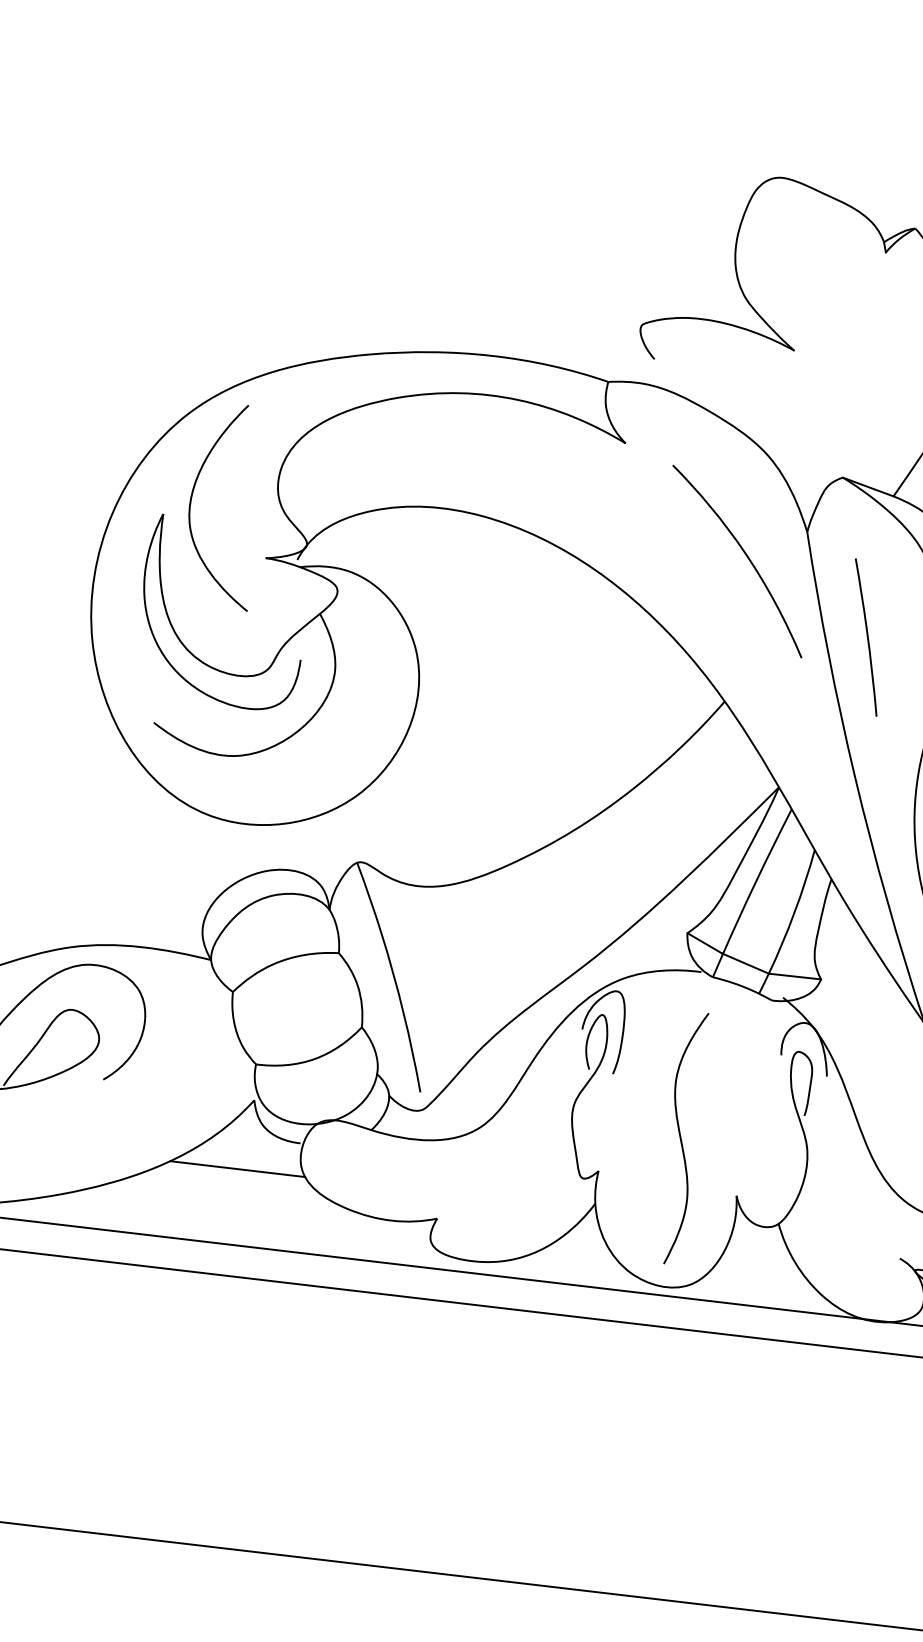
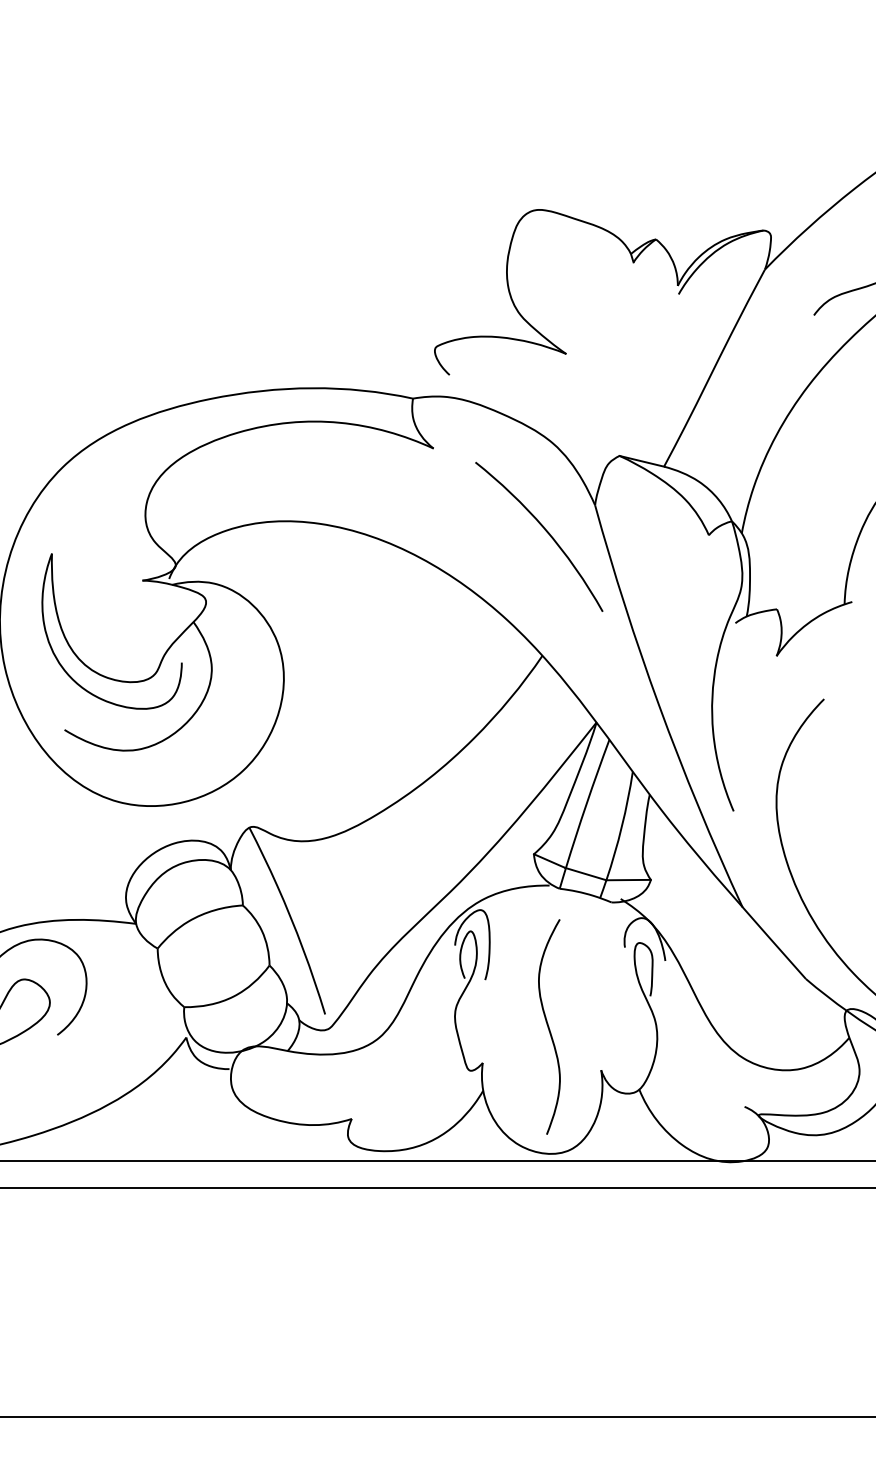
curve: (193, 493) -> (75, 533), removed
curve: (866, 636) -> (655, 587), removed
line: (236, 1169) -> (178, 1097), removed

